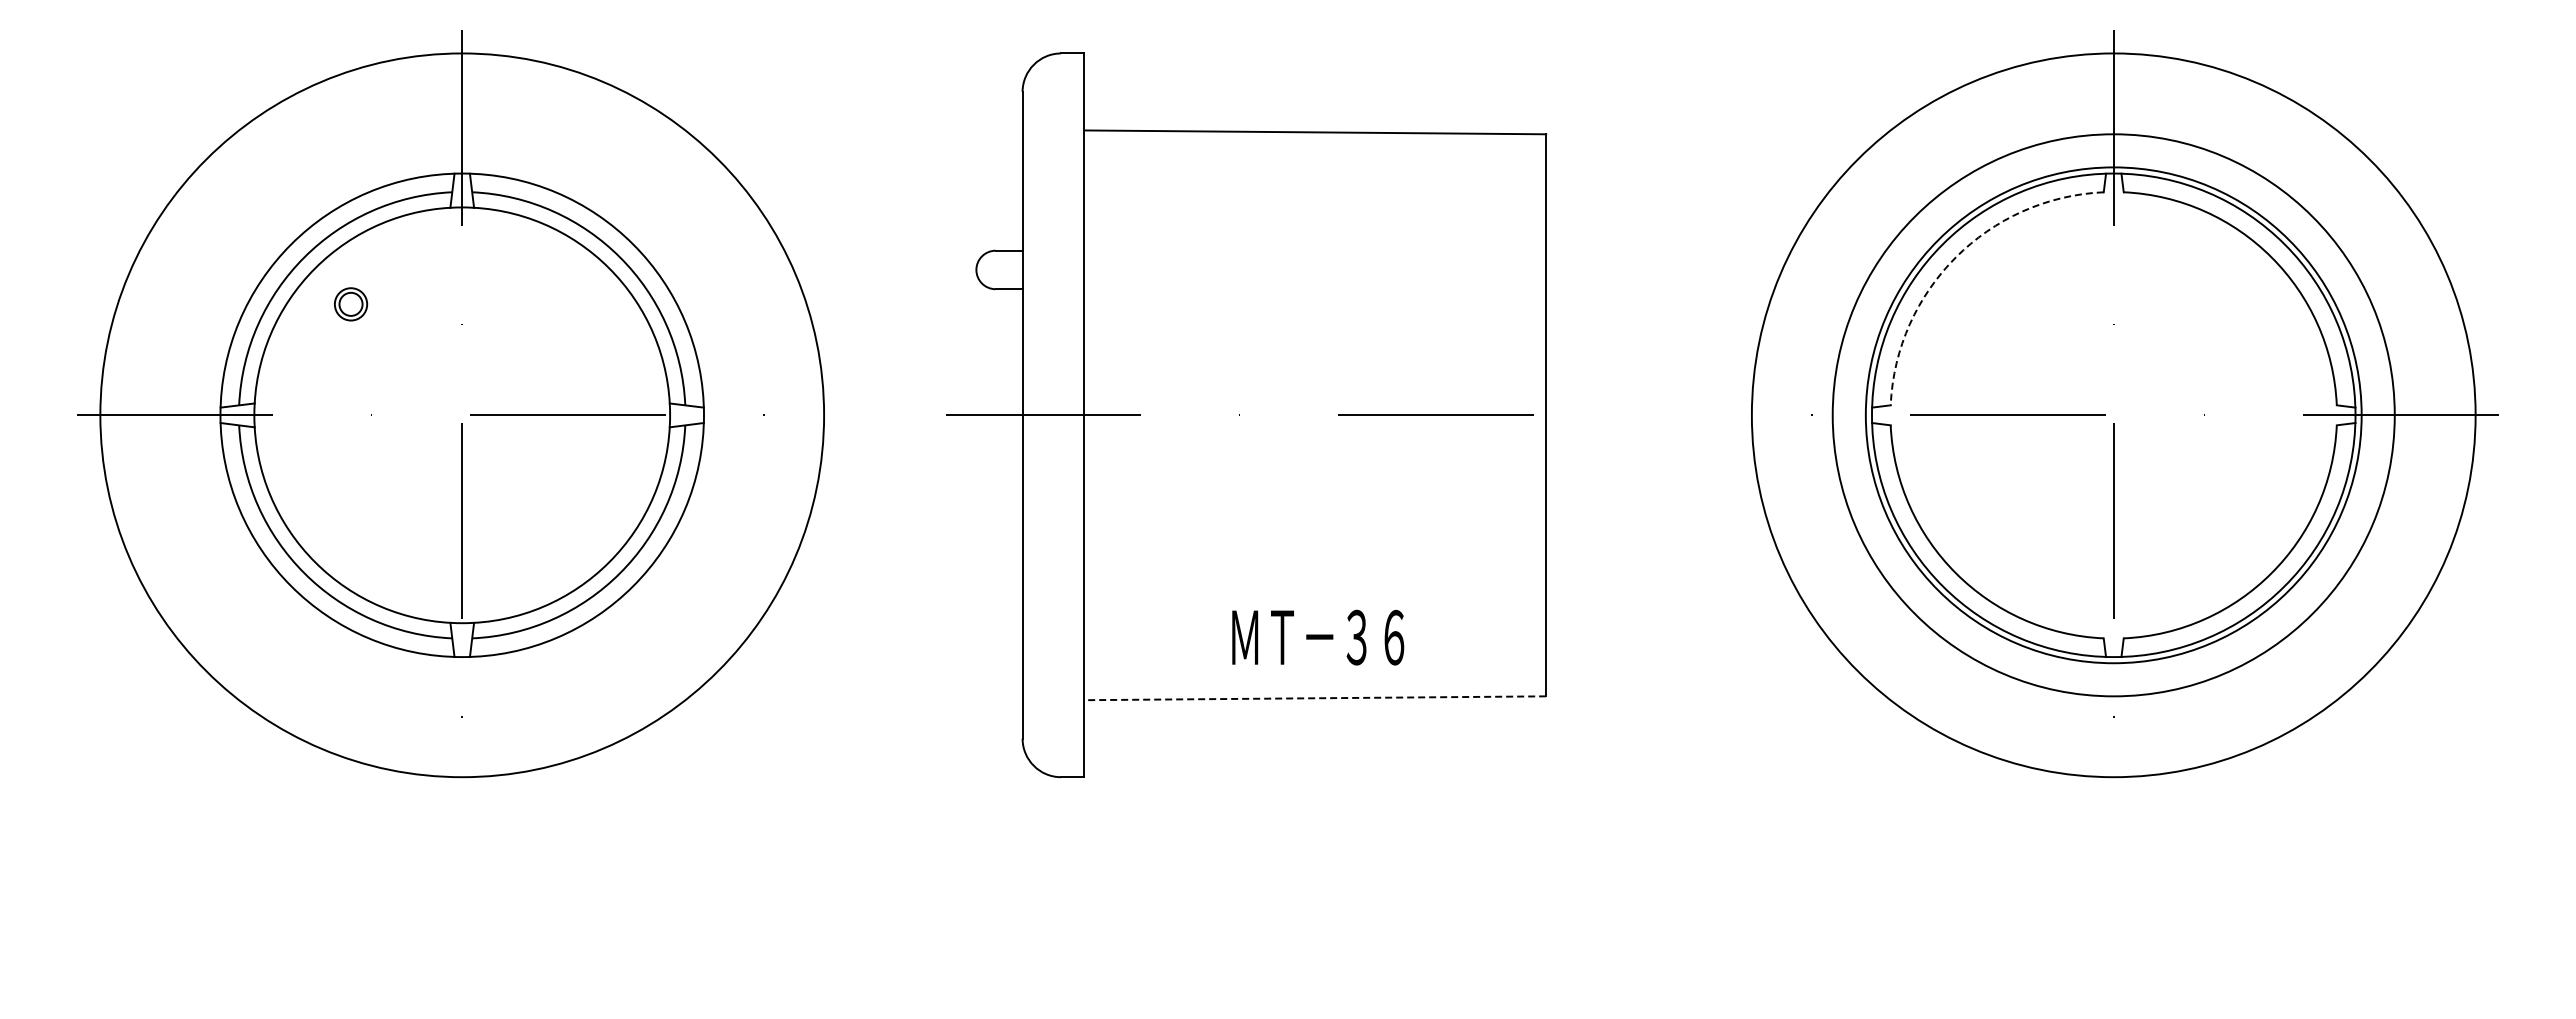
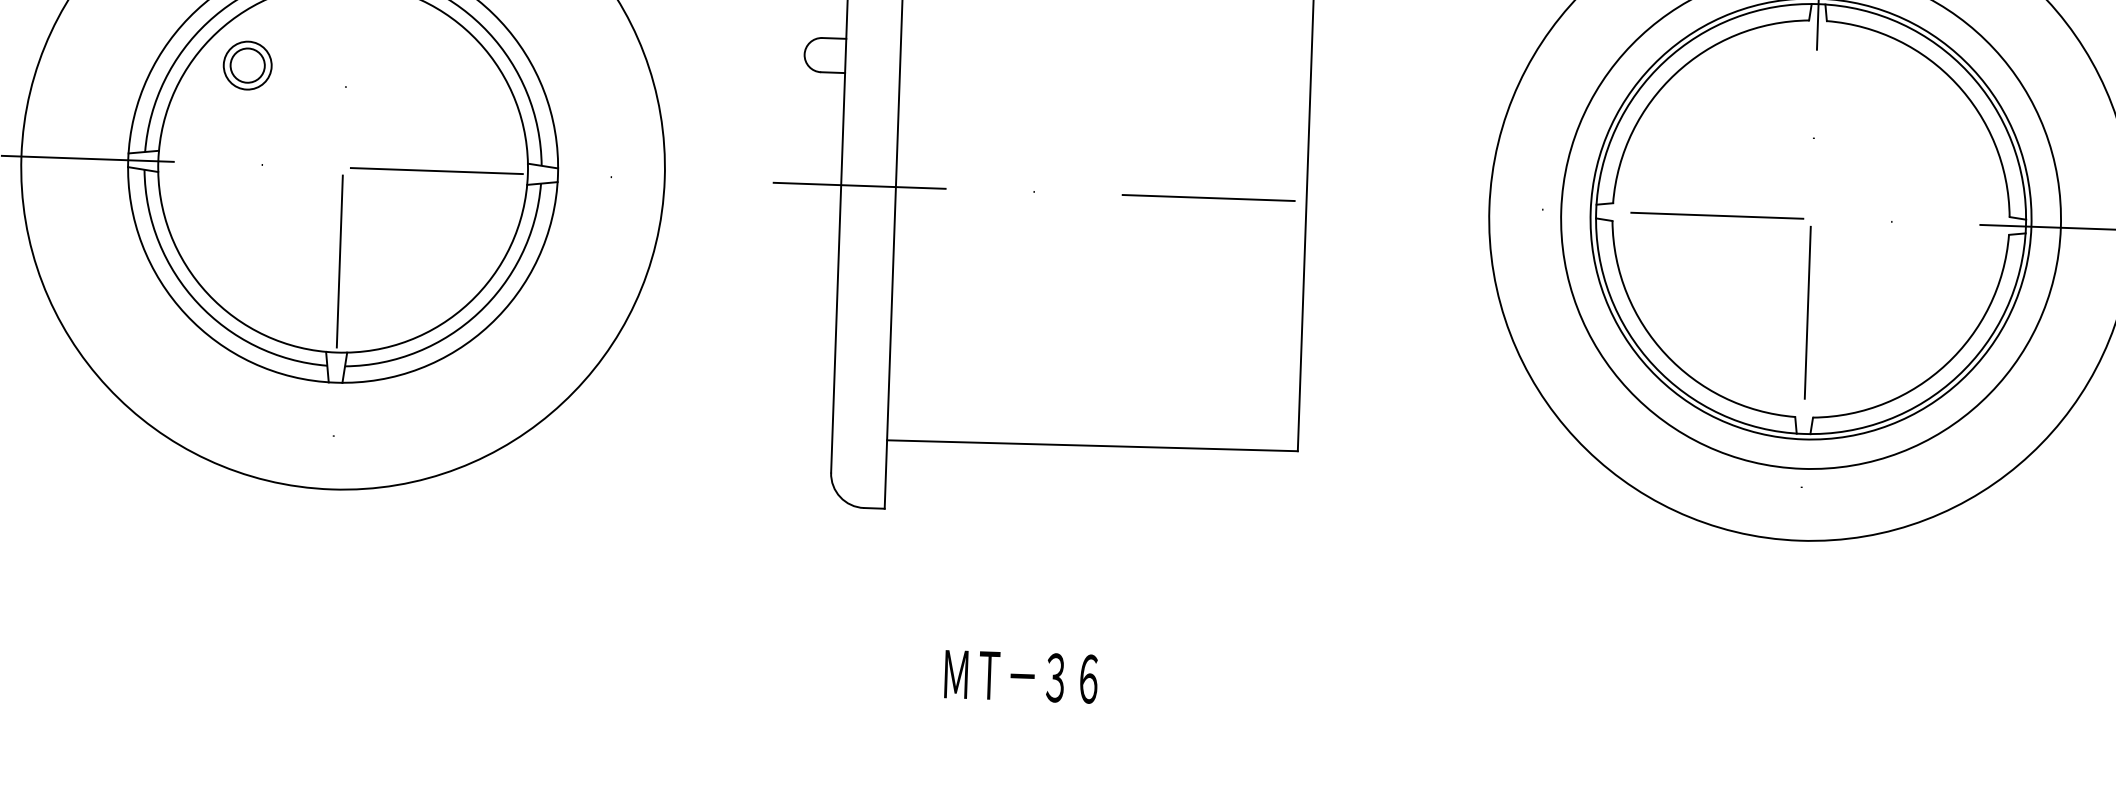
arc: (1955, 257) -> (1675, 73), dashed -> solid
part: (350, 304) -> (247, 65), size x1.67
text: (1318, 637) -> (1021, 676), moved
line: (1315, 698) -> (1092, 445), dashed -> solid

